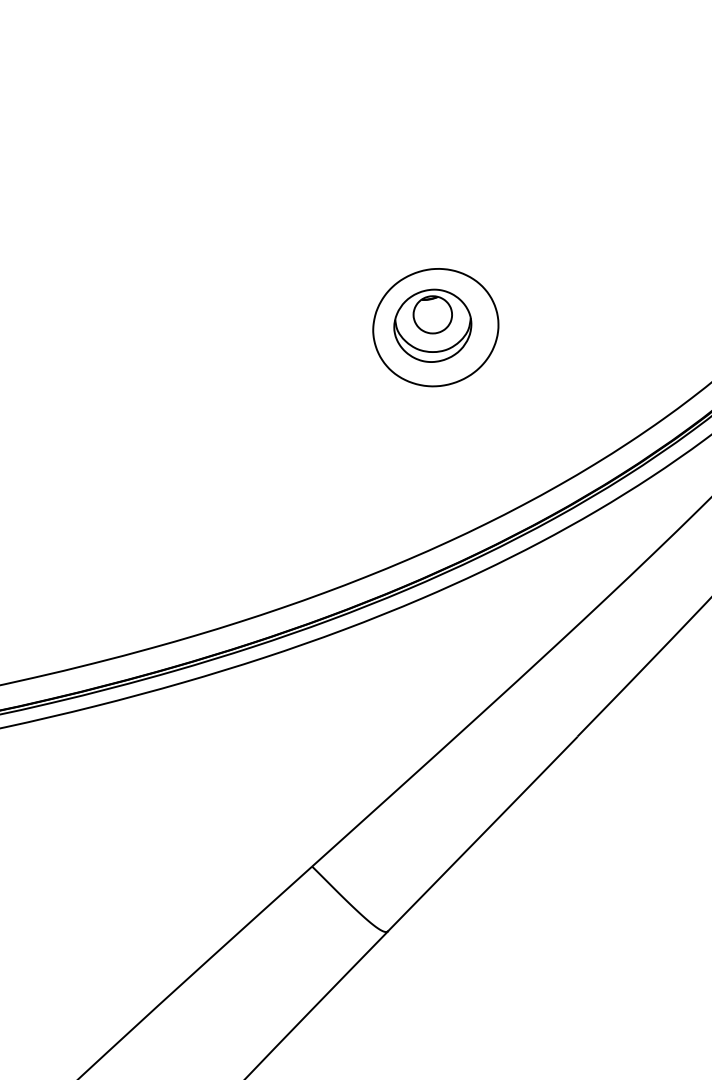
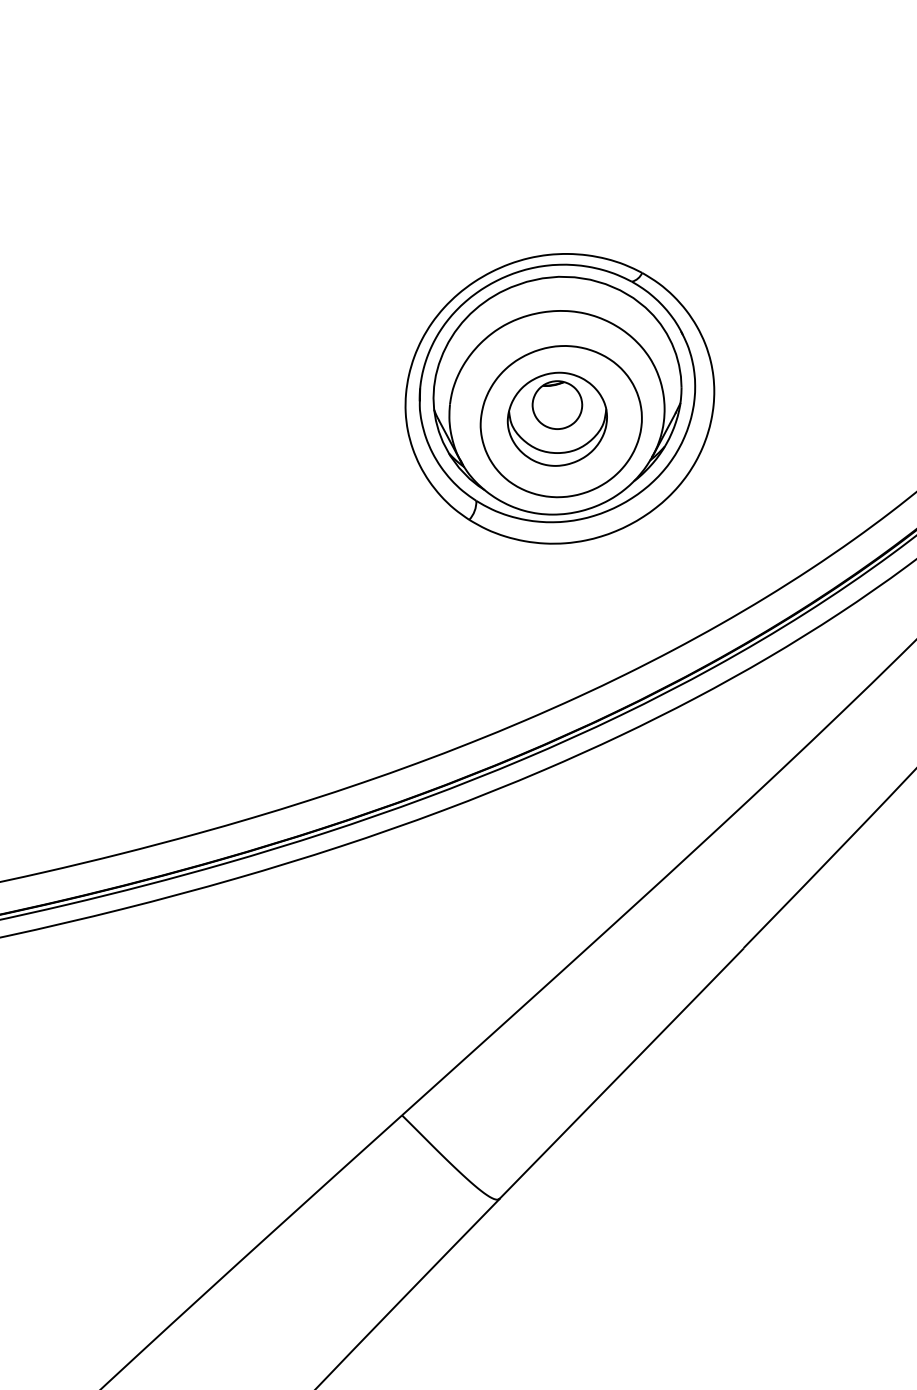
part: (434, 309) -> (559, 398), added

